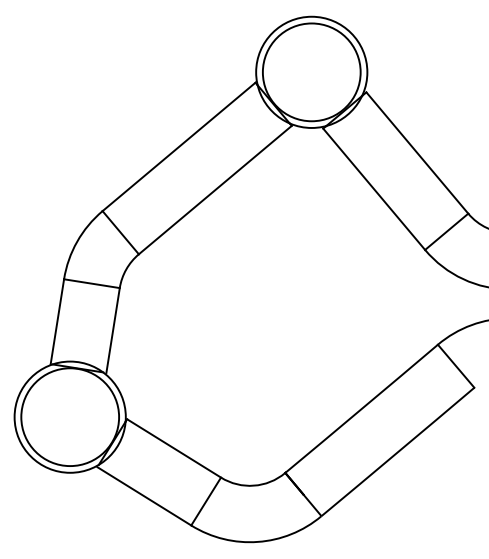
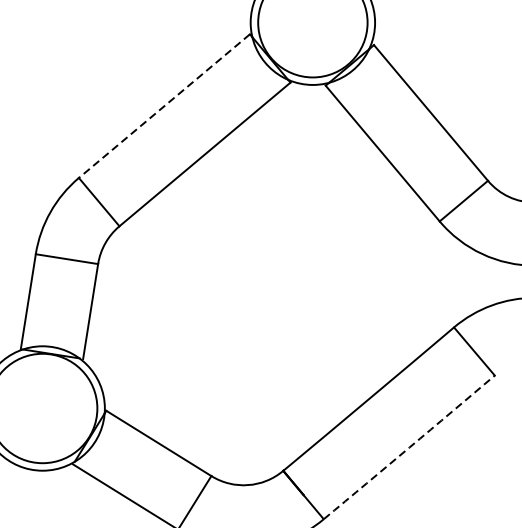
line: (179, 146) -> (164, 105), solid -> dashed
arc: (398, 452) -> (409, 448), solid -> dashed

